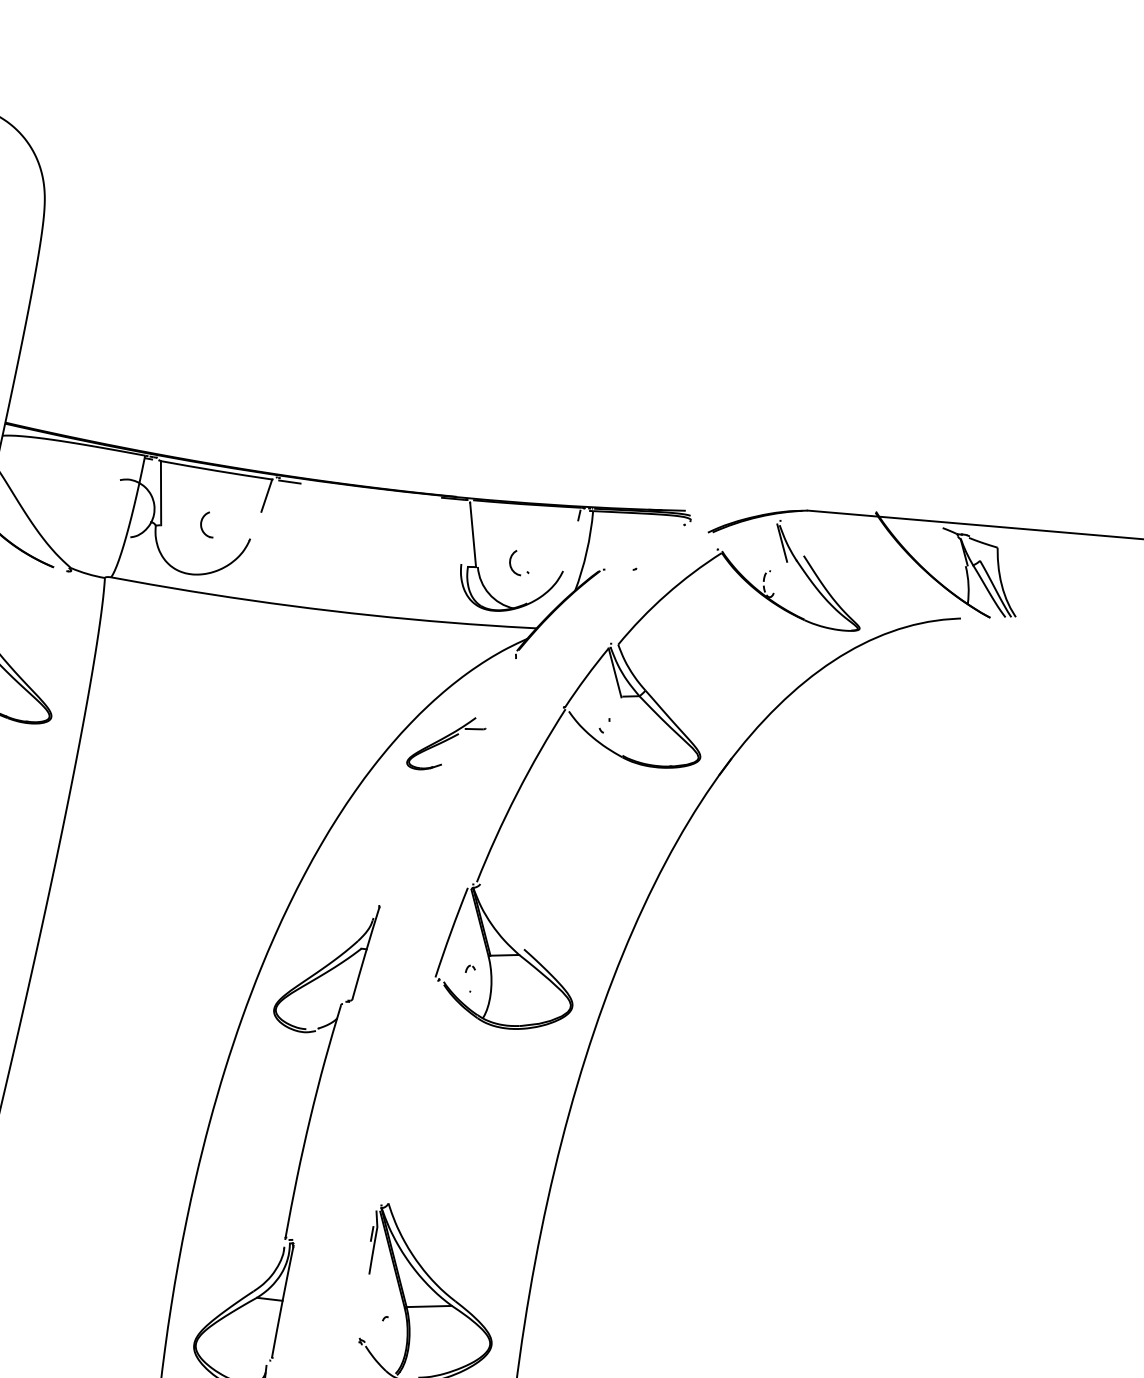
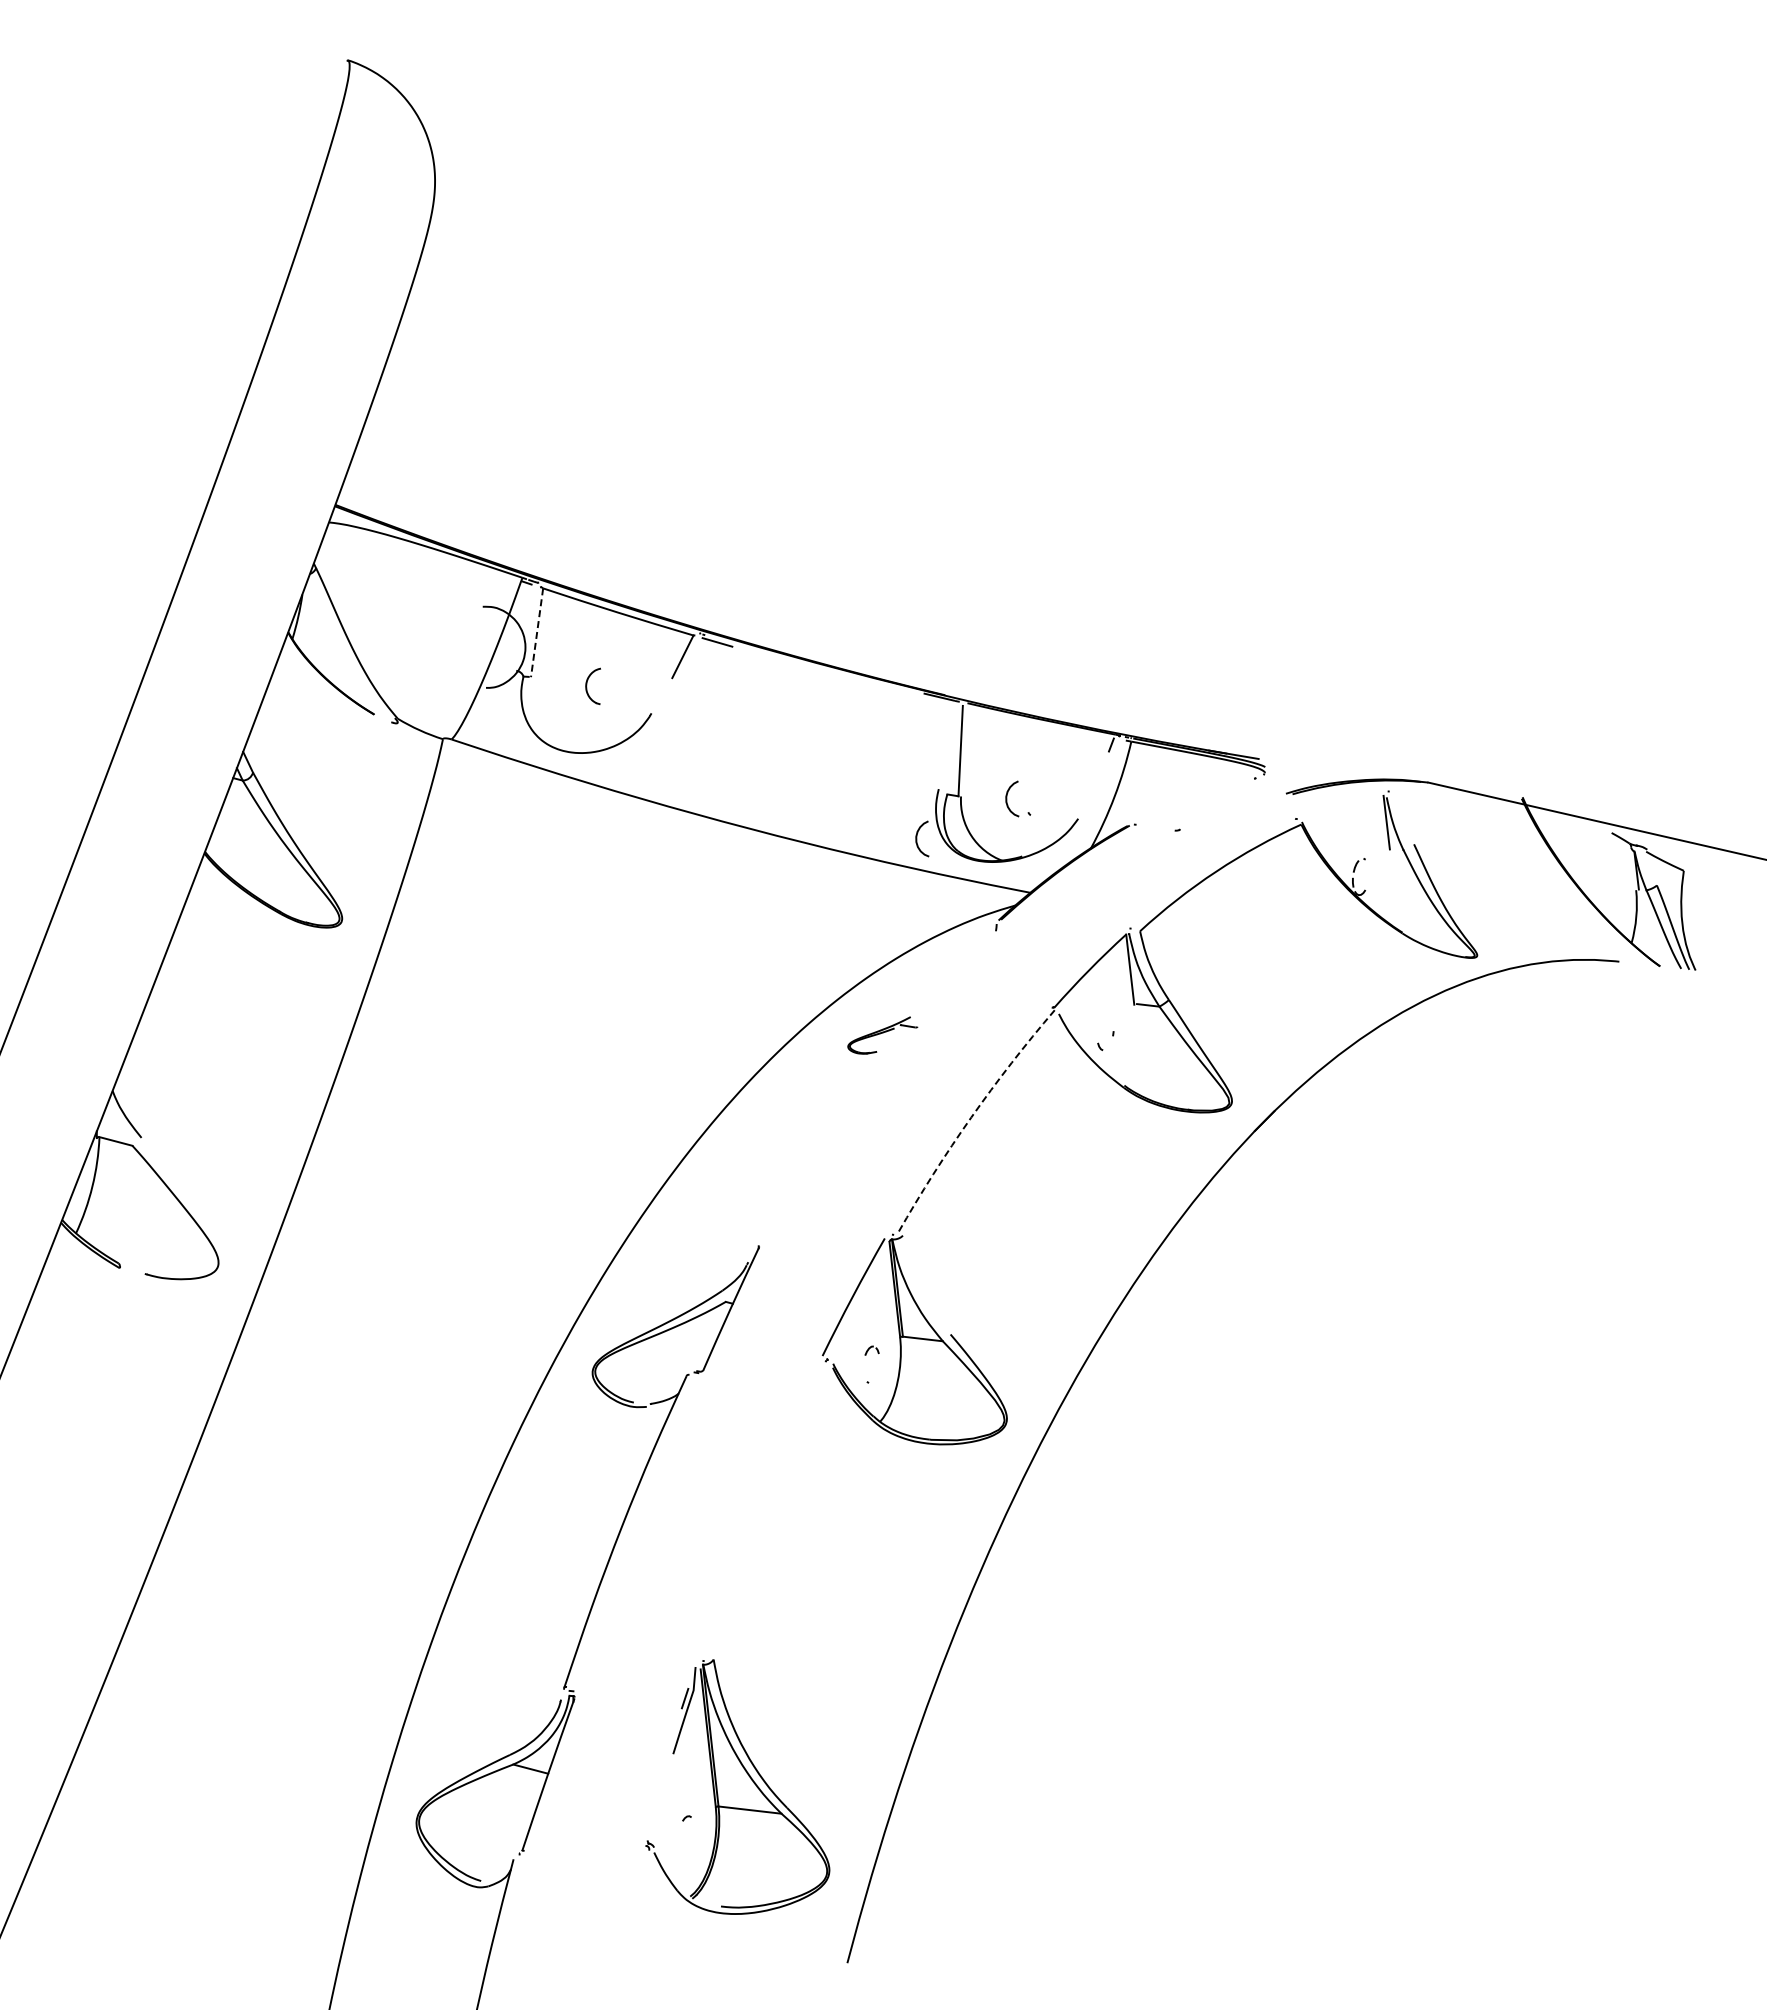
line: (161, 492) -> (537, 632), solid -> dashed
curve: (451, 601) -> (917, 838), added
part: (446, 744) -> (882, 1035), size x0.6
arc: (517, 793) -> (971, 1117), solid -> dashed

